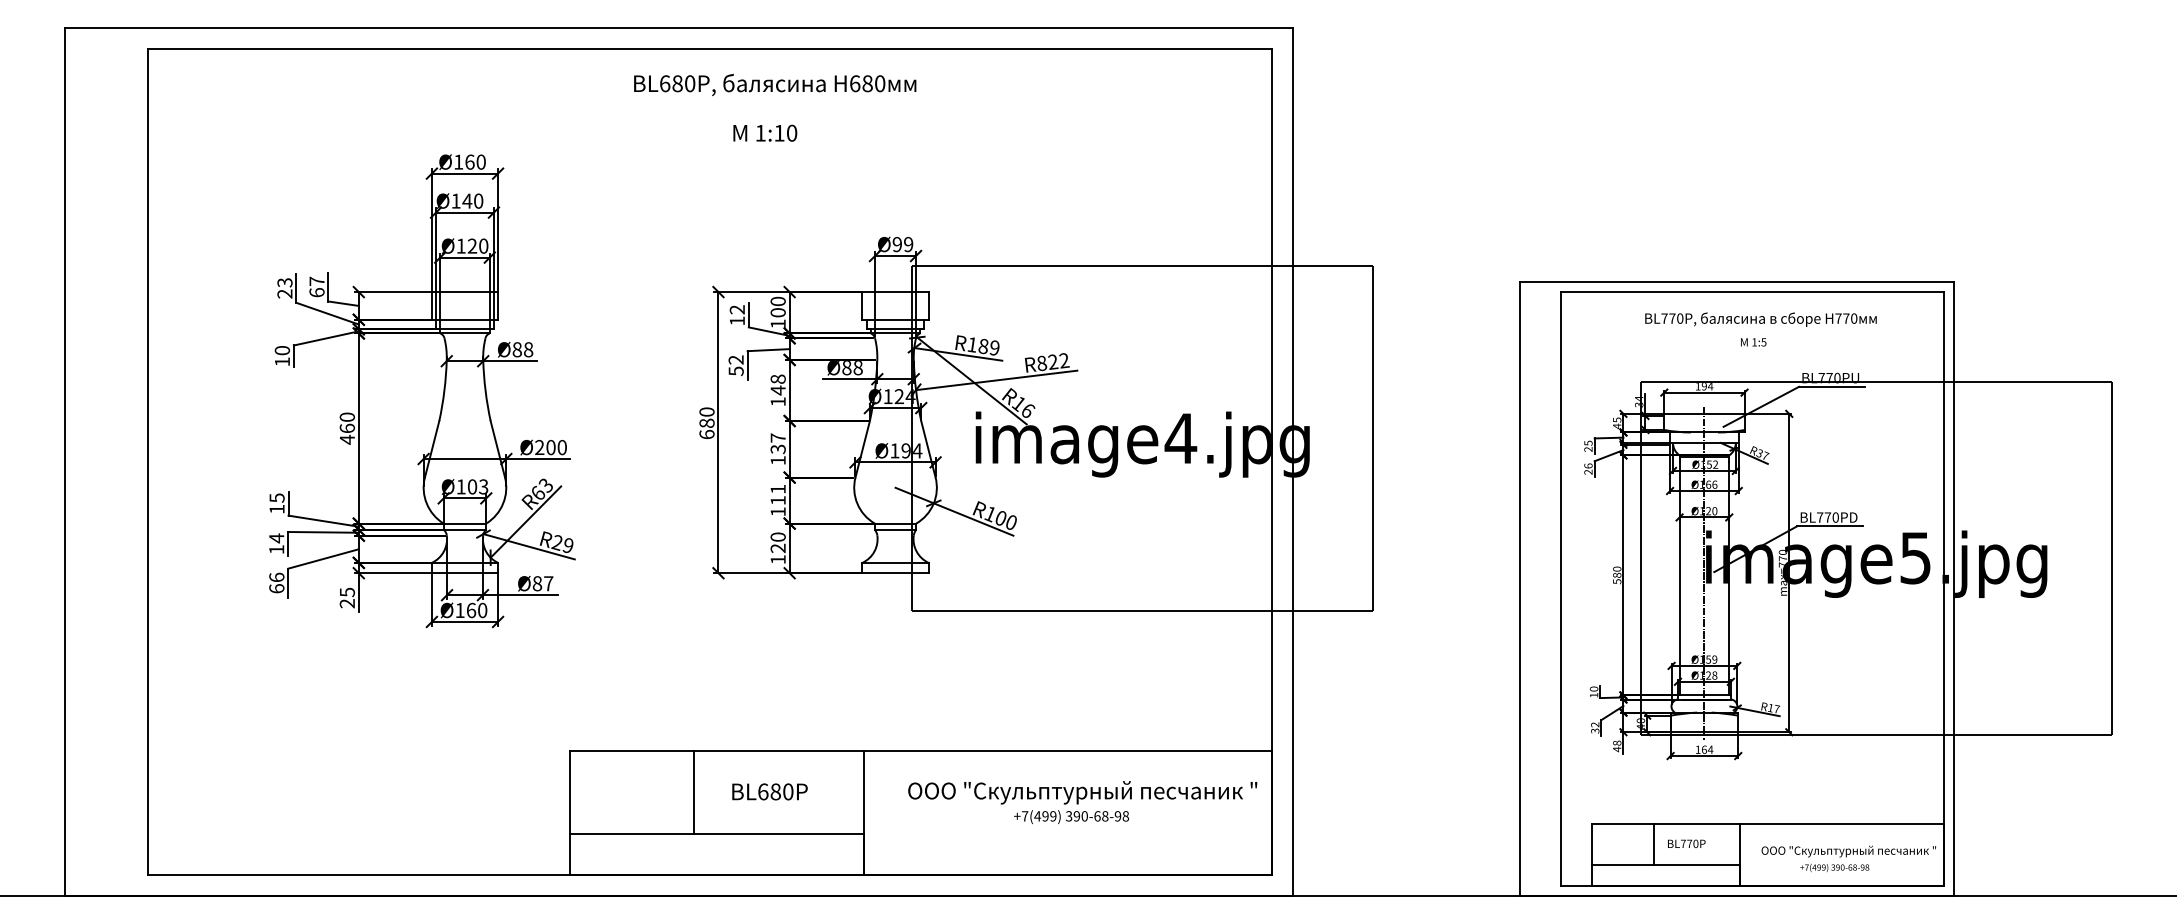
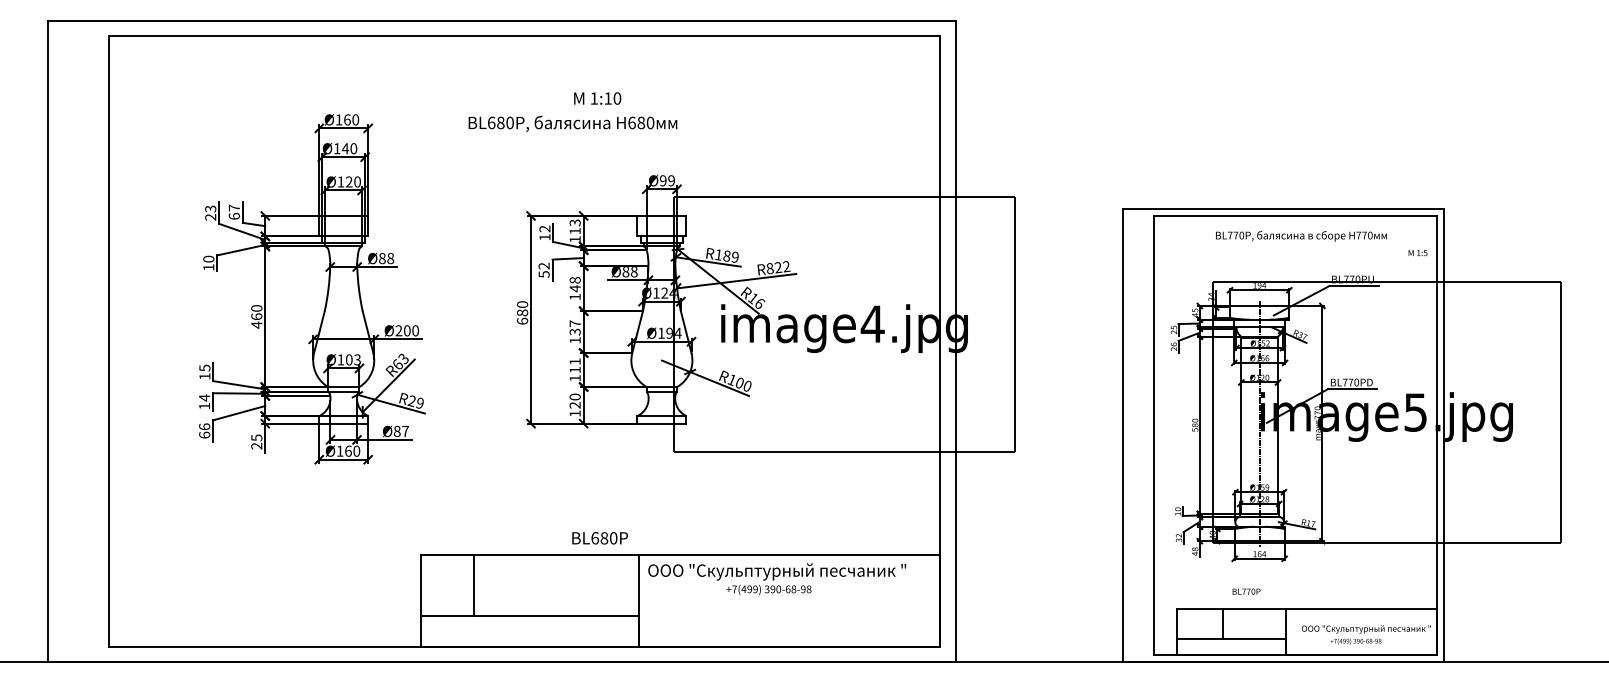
text: (774, 84) -> (572, 123), moved
text: (765, 133) -> (597, 98), moved
text: (777, 306) -> (574, 226), 100 -> 113
text: (1752, 342) -> (1417, 253), moved
line: (693, 792) -> (473, 585), moved
text: (769, 792) -> (599, 538), moved
text: (1083, 801) -> (777, 578), moved
text: (1686, 843) -> (1246, 591), moved

